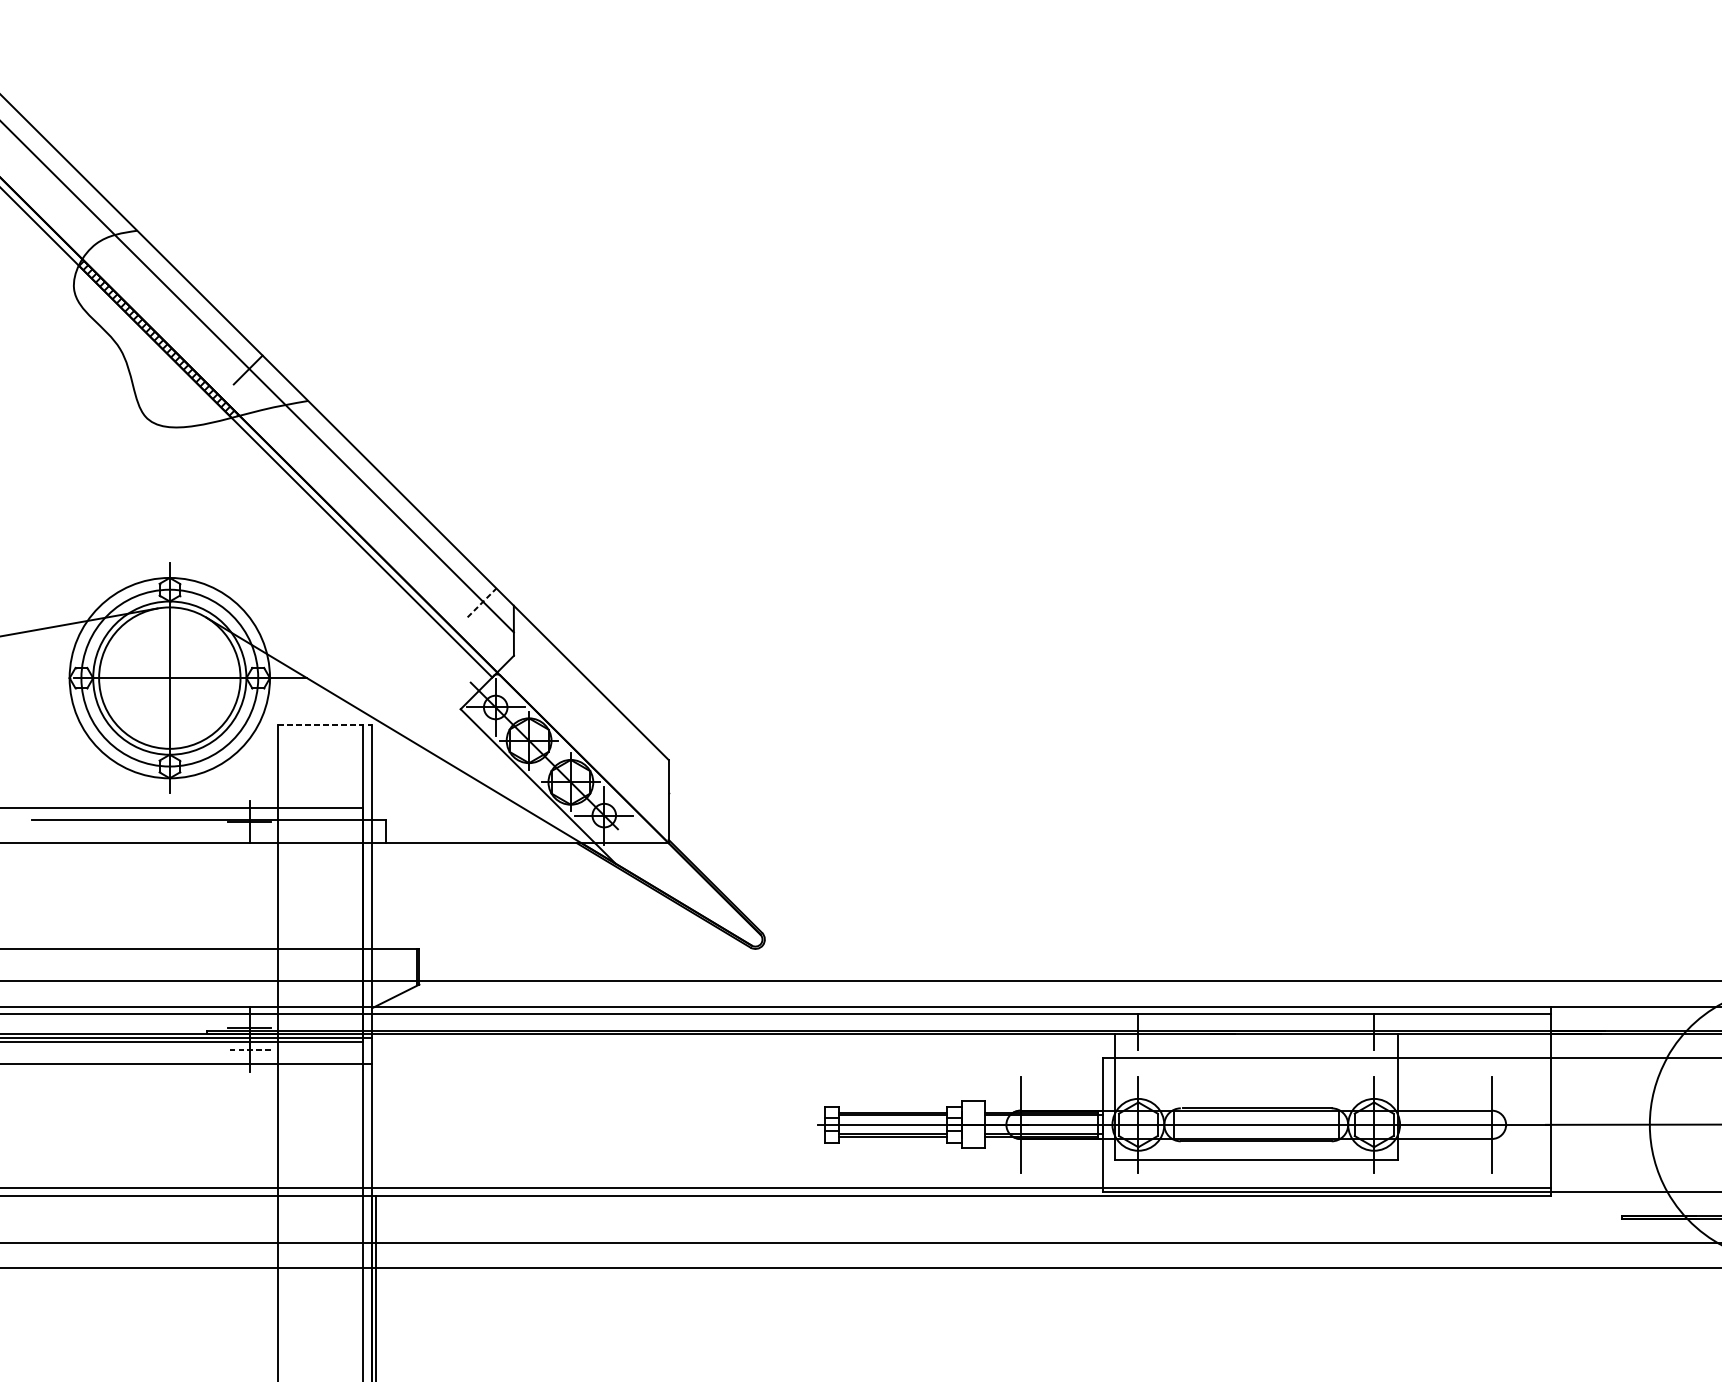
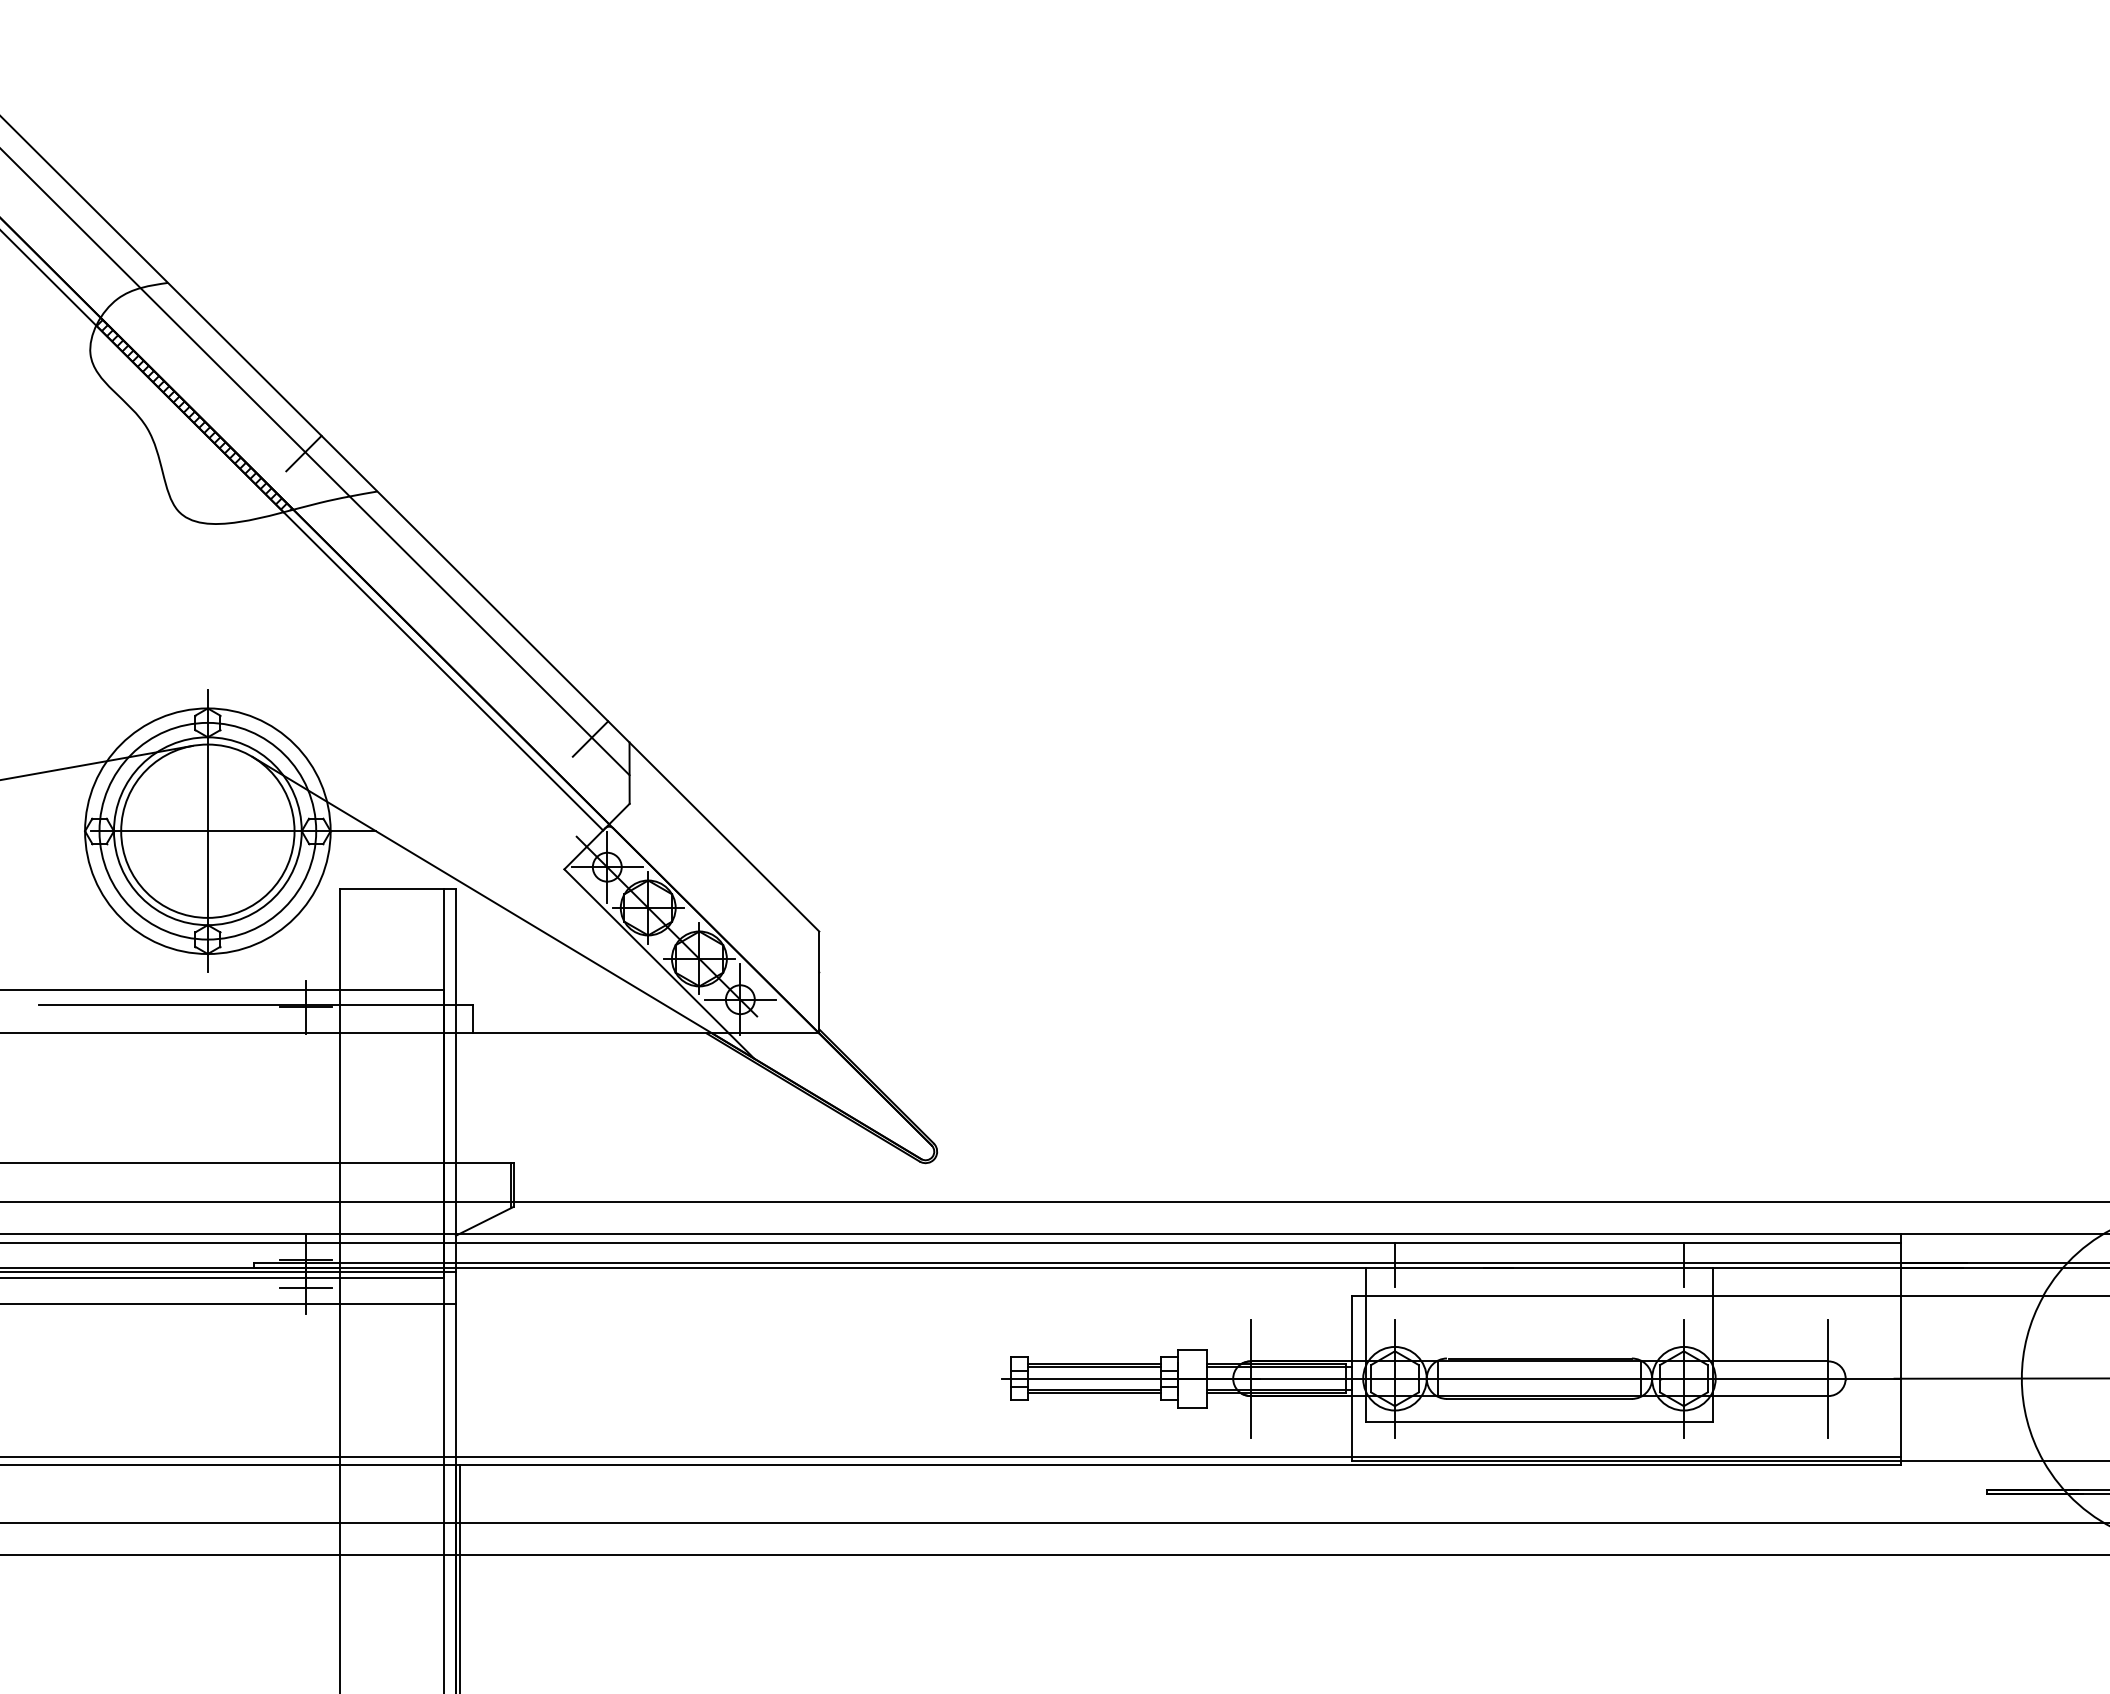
line: (482, 602) -> (590, 738), dashed -> solid
line: (325, 725) -> (398, 889), dashed -> solid
line: (249, 1050) -> (305, 1287), dashed -> solid

